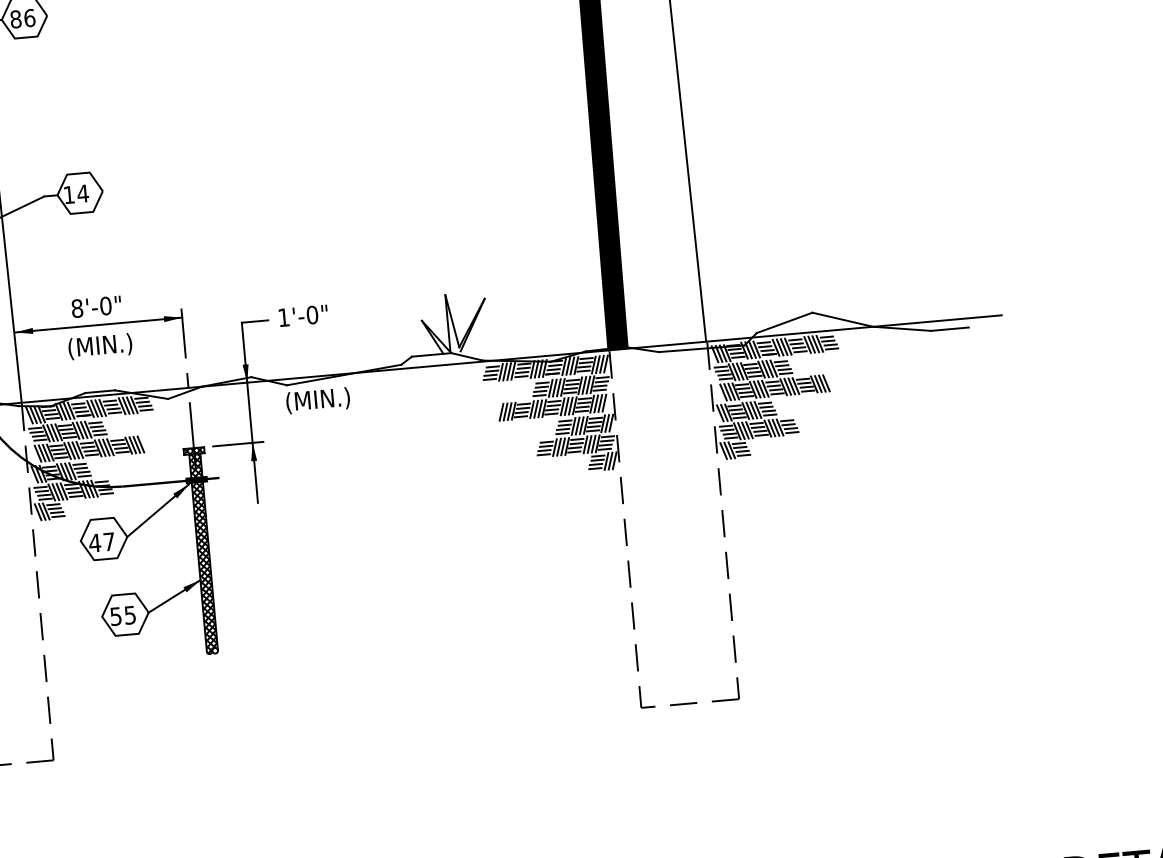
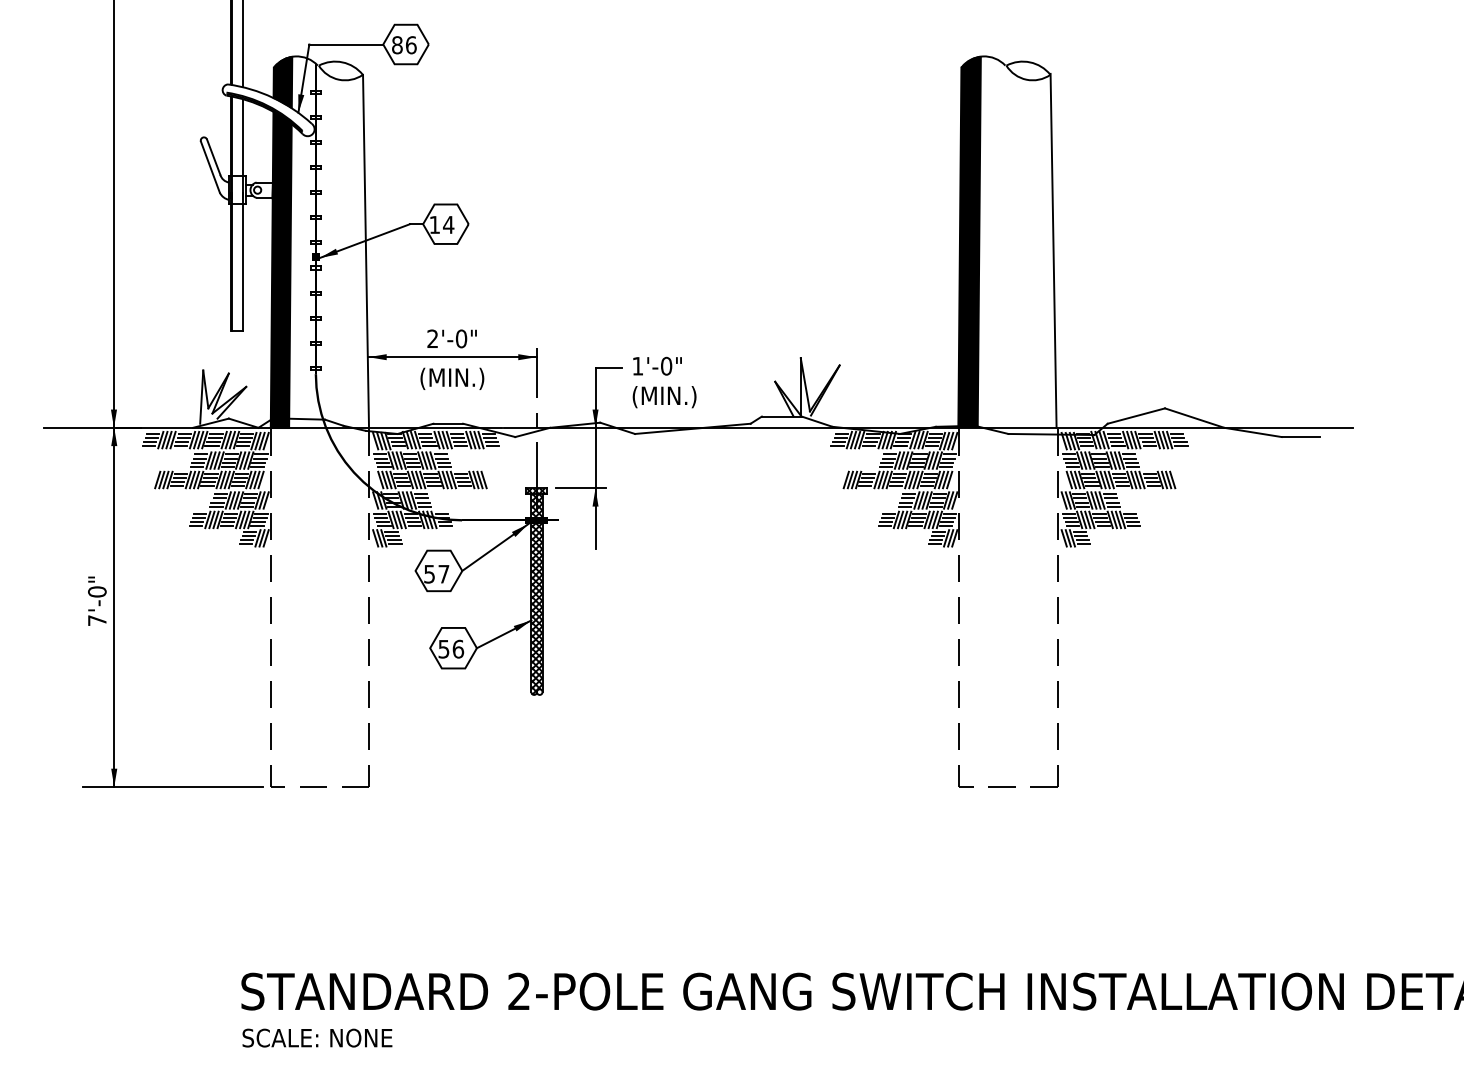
text: (76, 308) -> (432, 338), 8'-0" -> 2'-0"
text: (318, 401) -> (664, 397), moved
text: (94, 543) -> (429, 574), 47 -> 57
text: (130, 614) -> (458, 648), 55 -> 56

